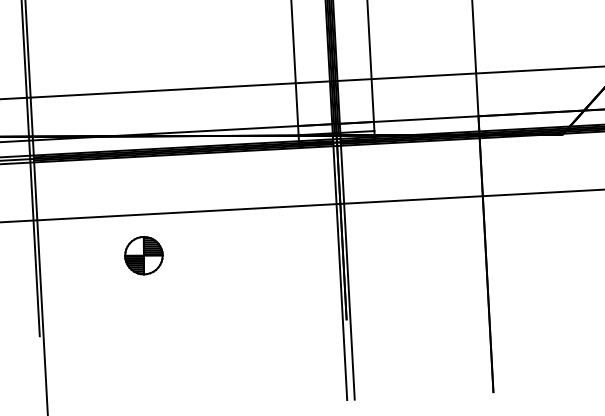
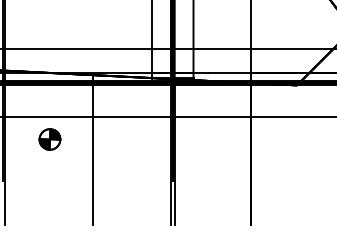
part: (143, 255) -> (49, 139), moved
line: (198, 269) -> (92, 148), added

